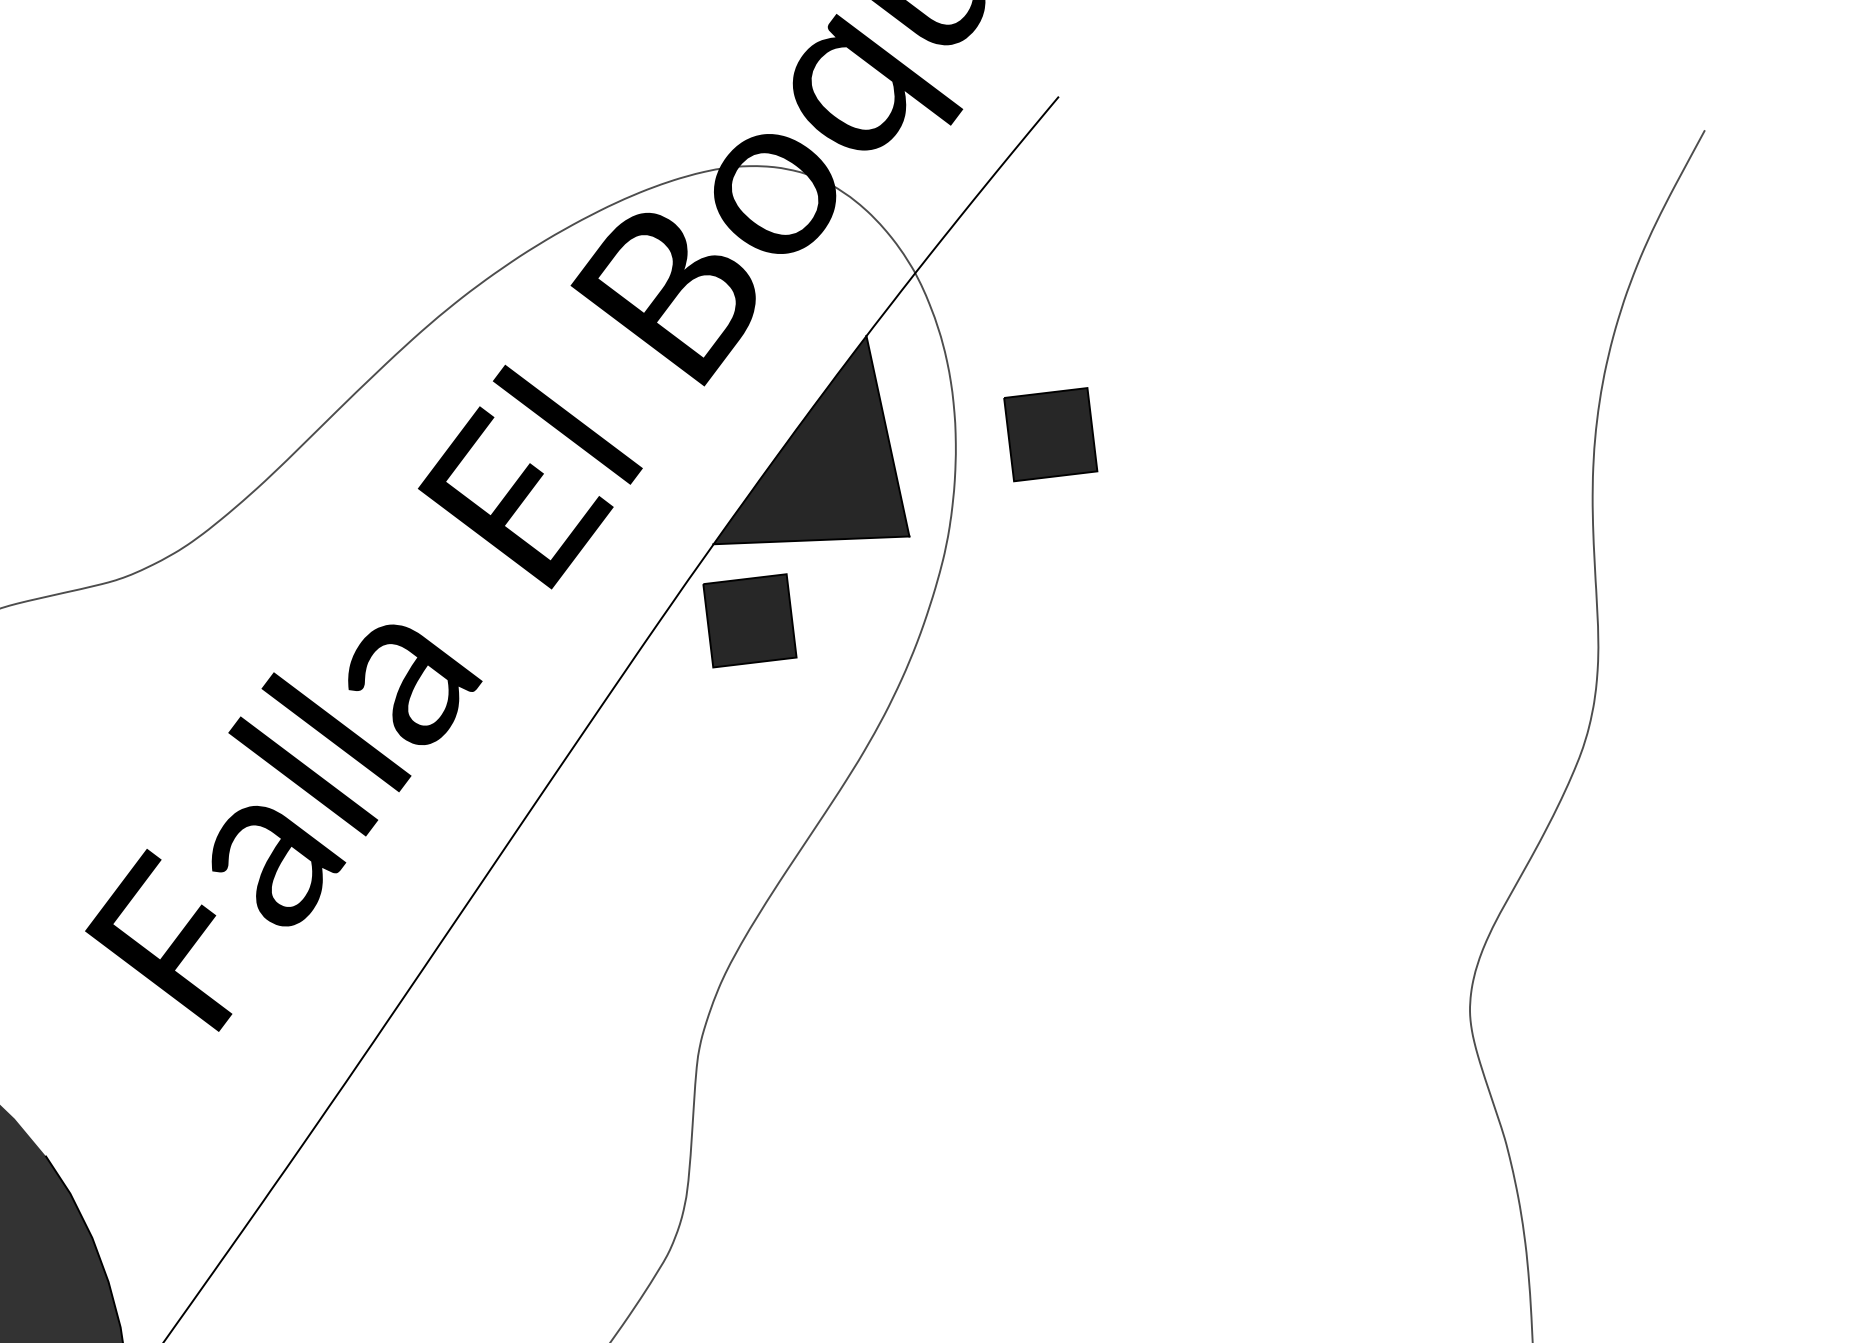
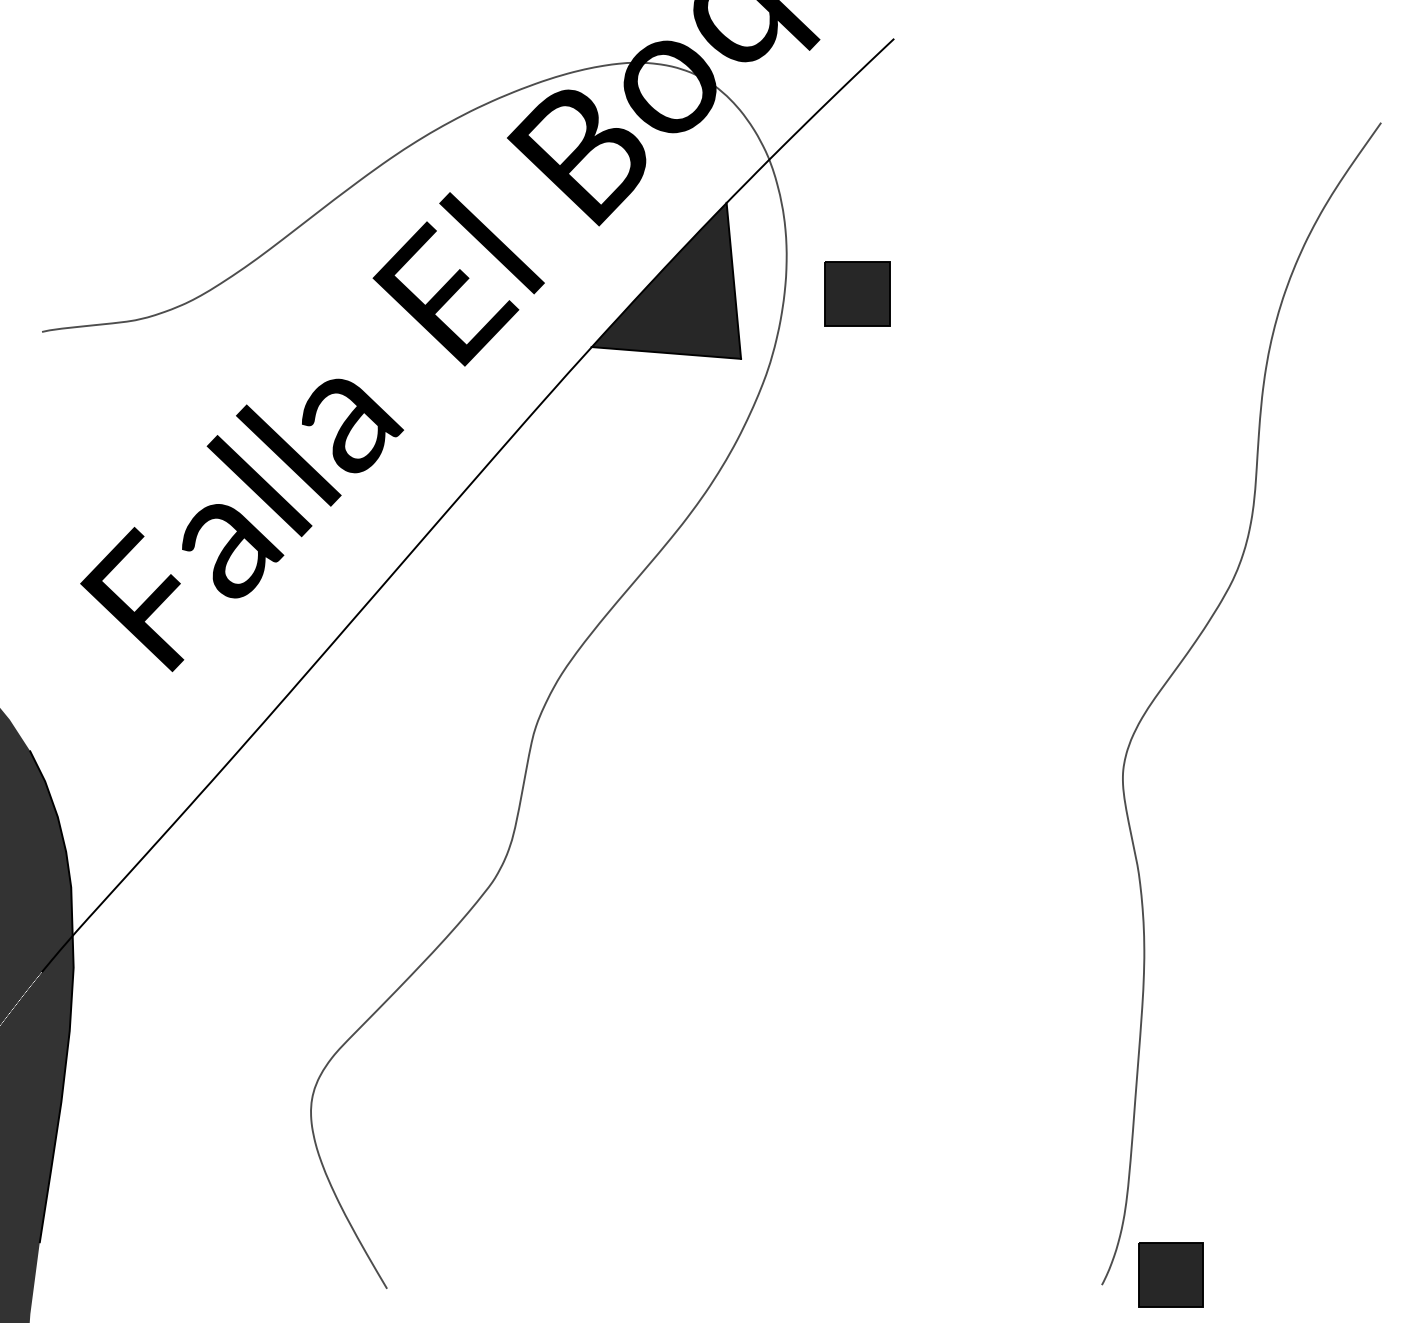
part: (749, 619) -> (612, 407), removed

